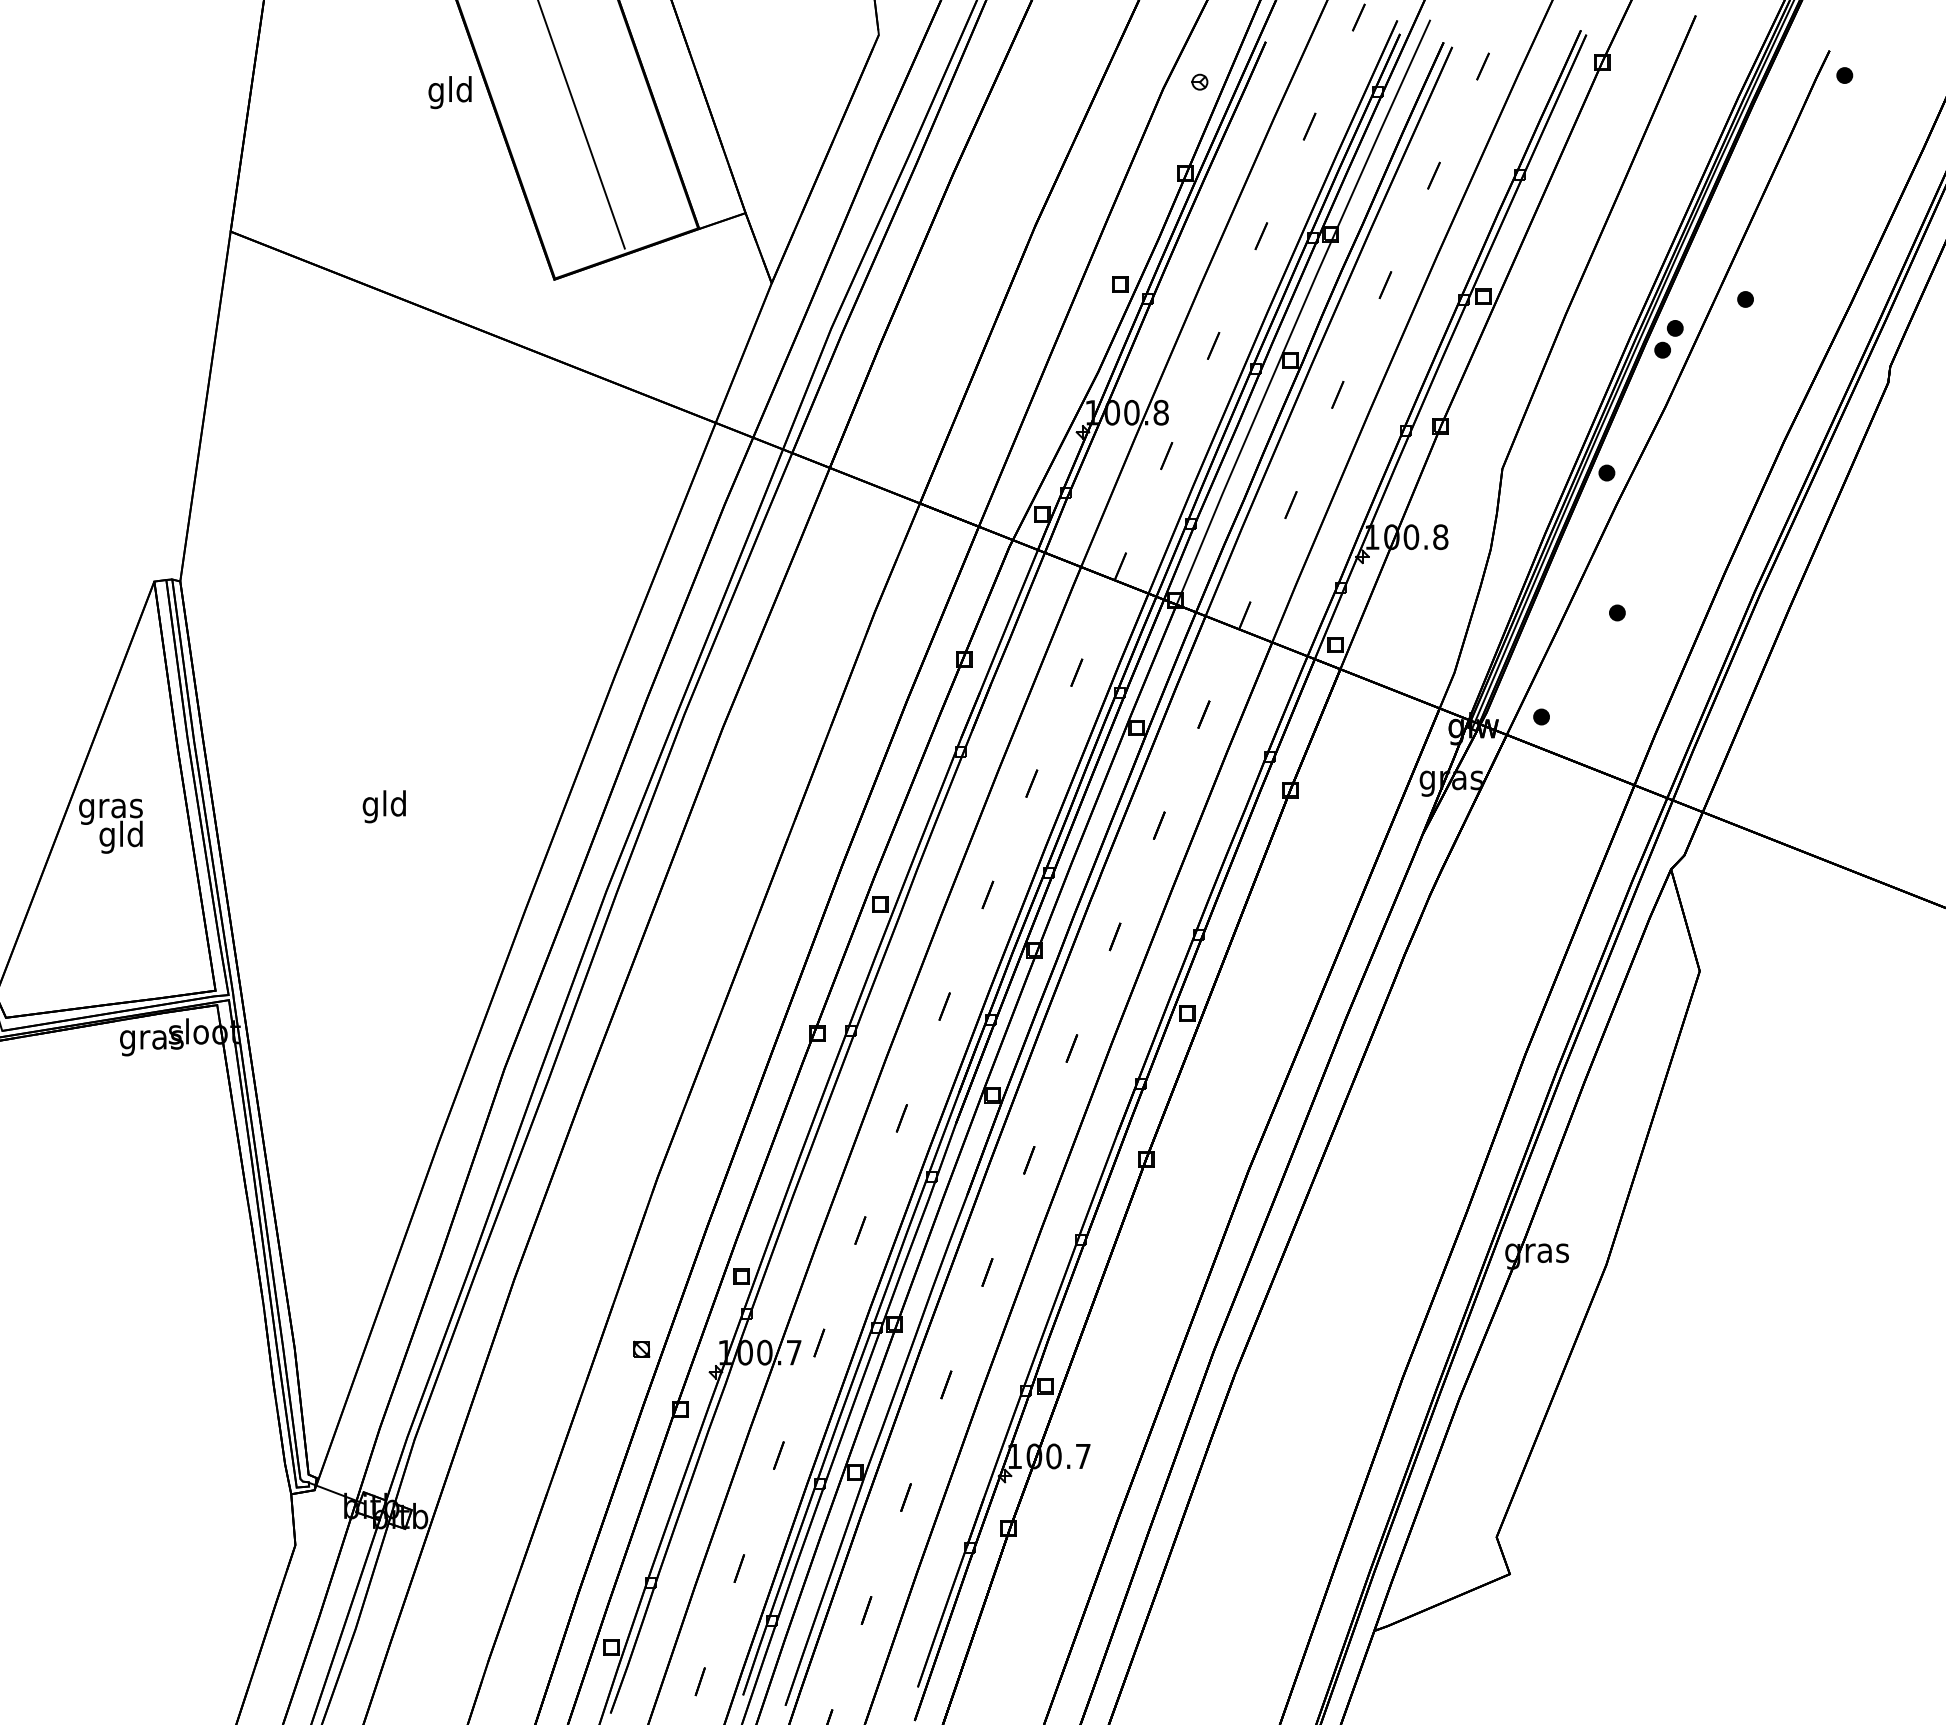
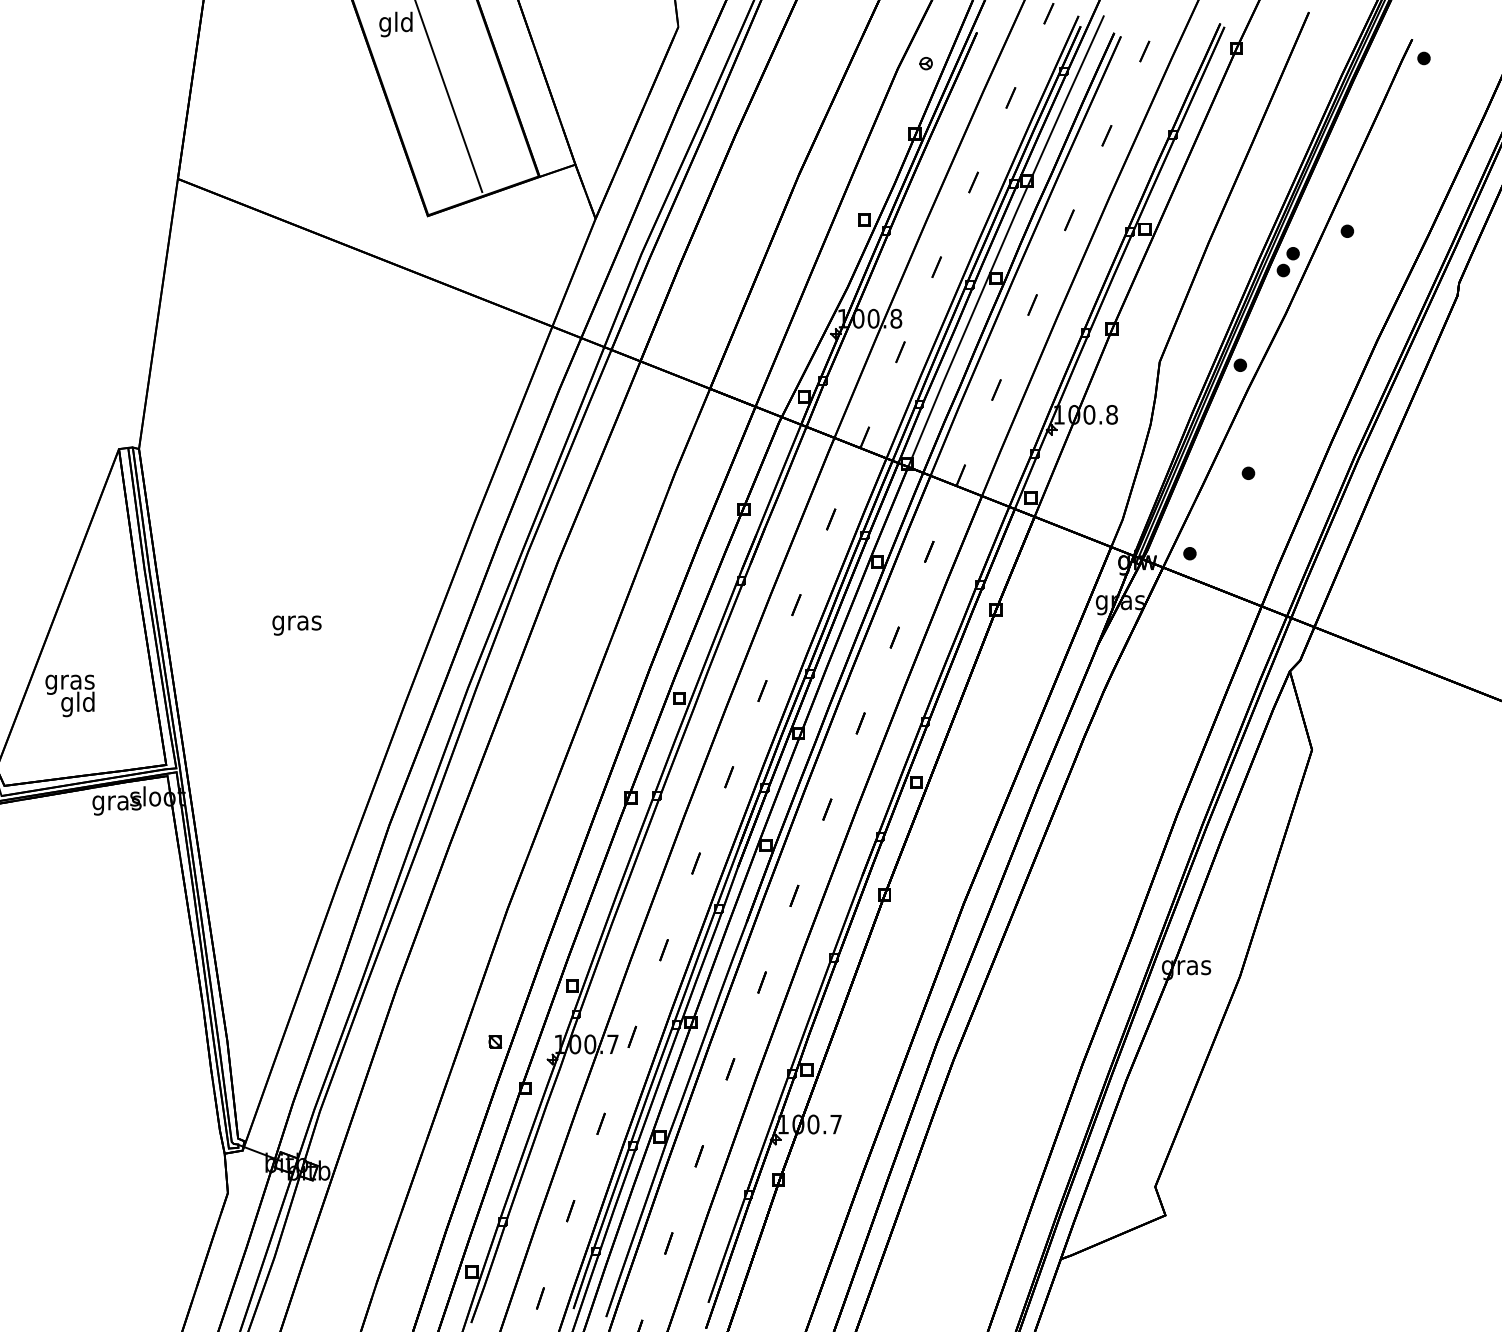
text: (449, 92) -> (395, 24), moved
text: (384, 806) -> (296, 622), gld -> gras
text: (110, 825) -> (69, 695), moved

